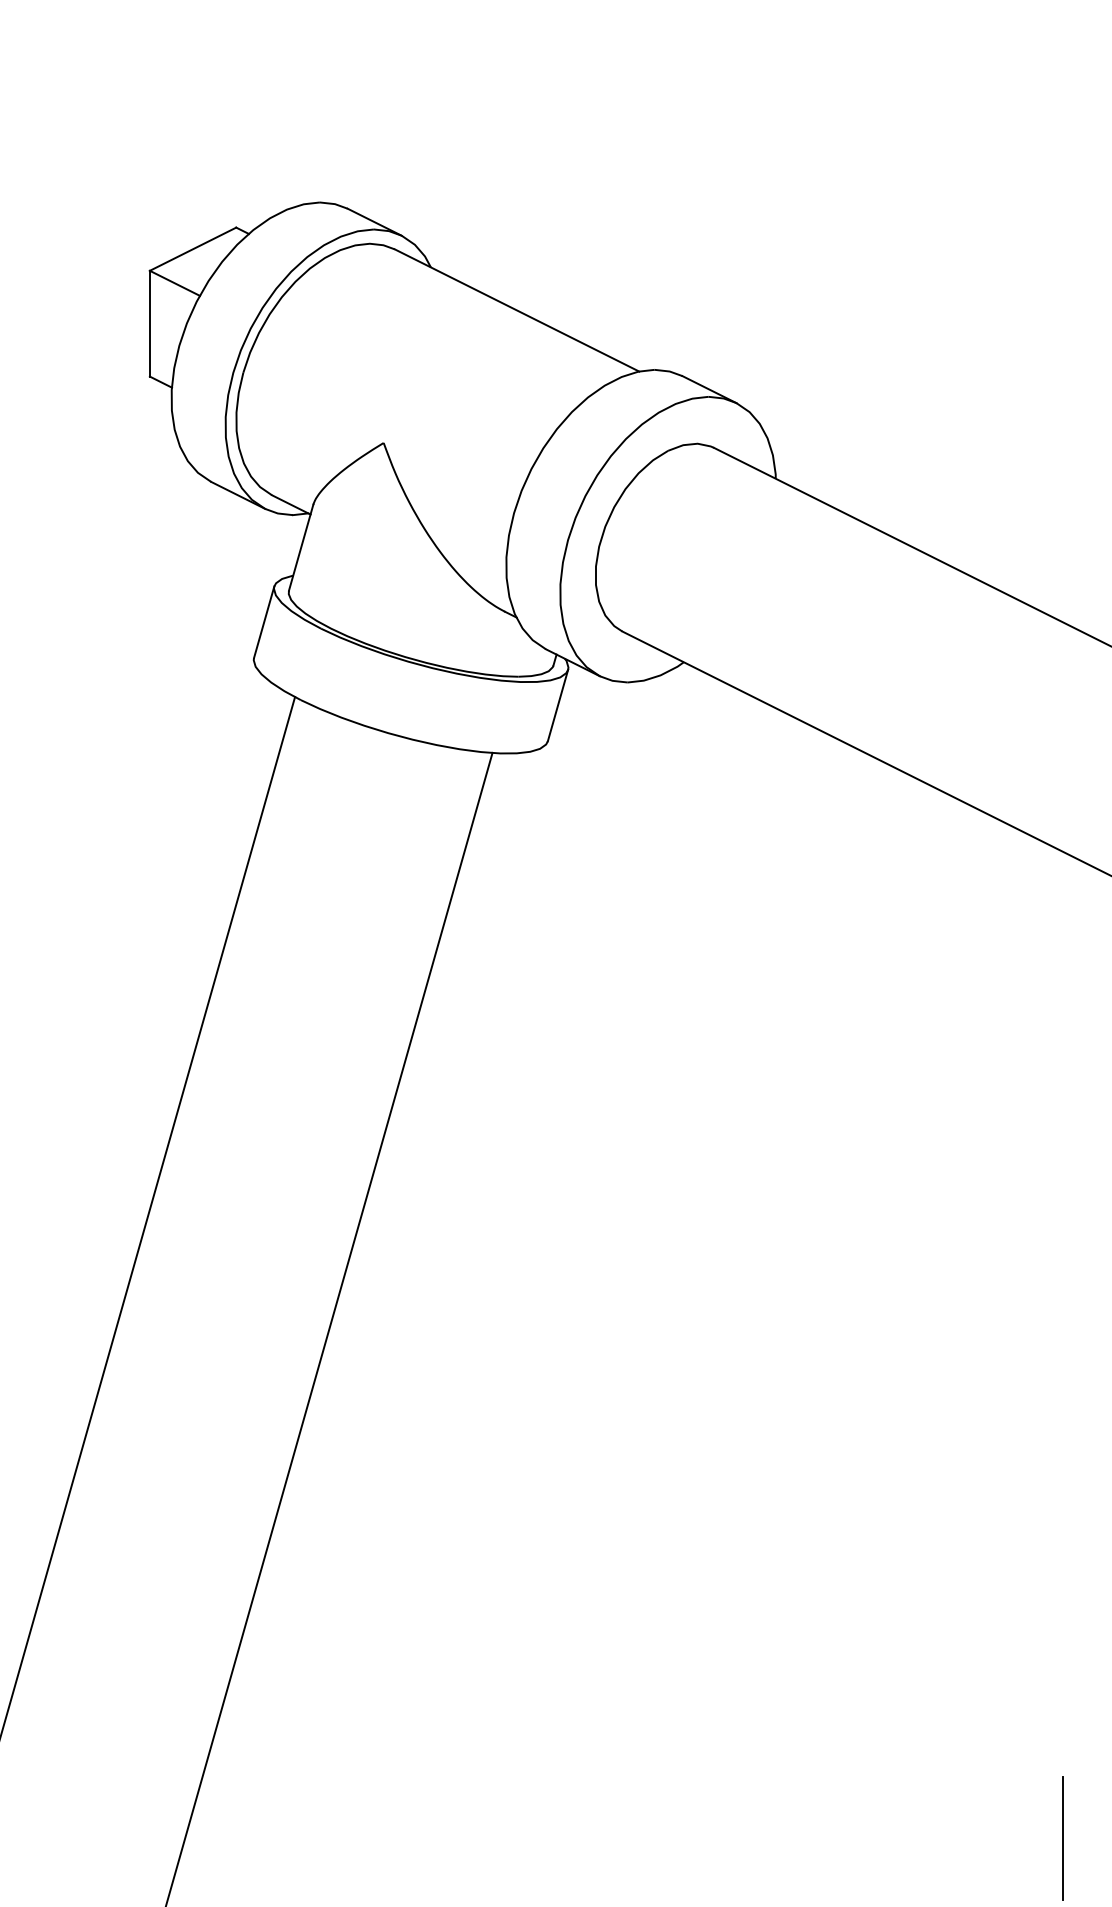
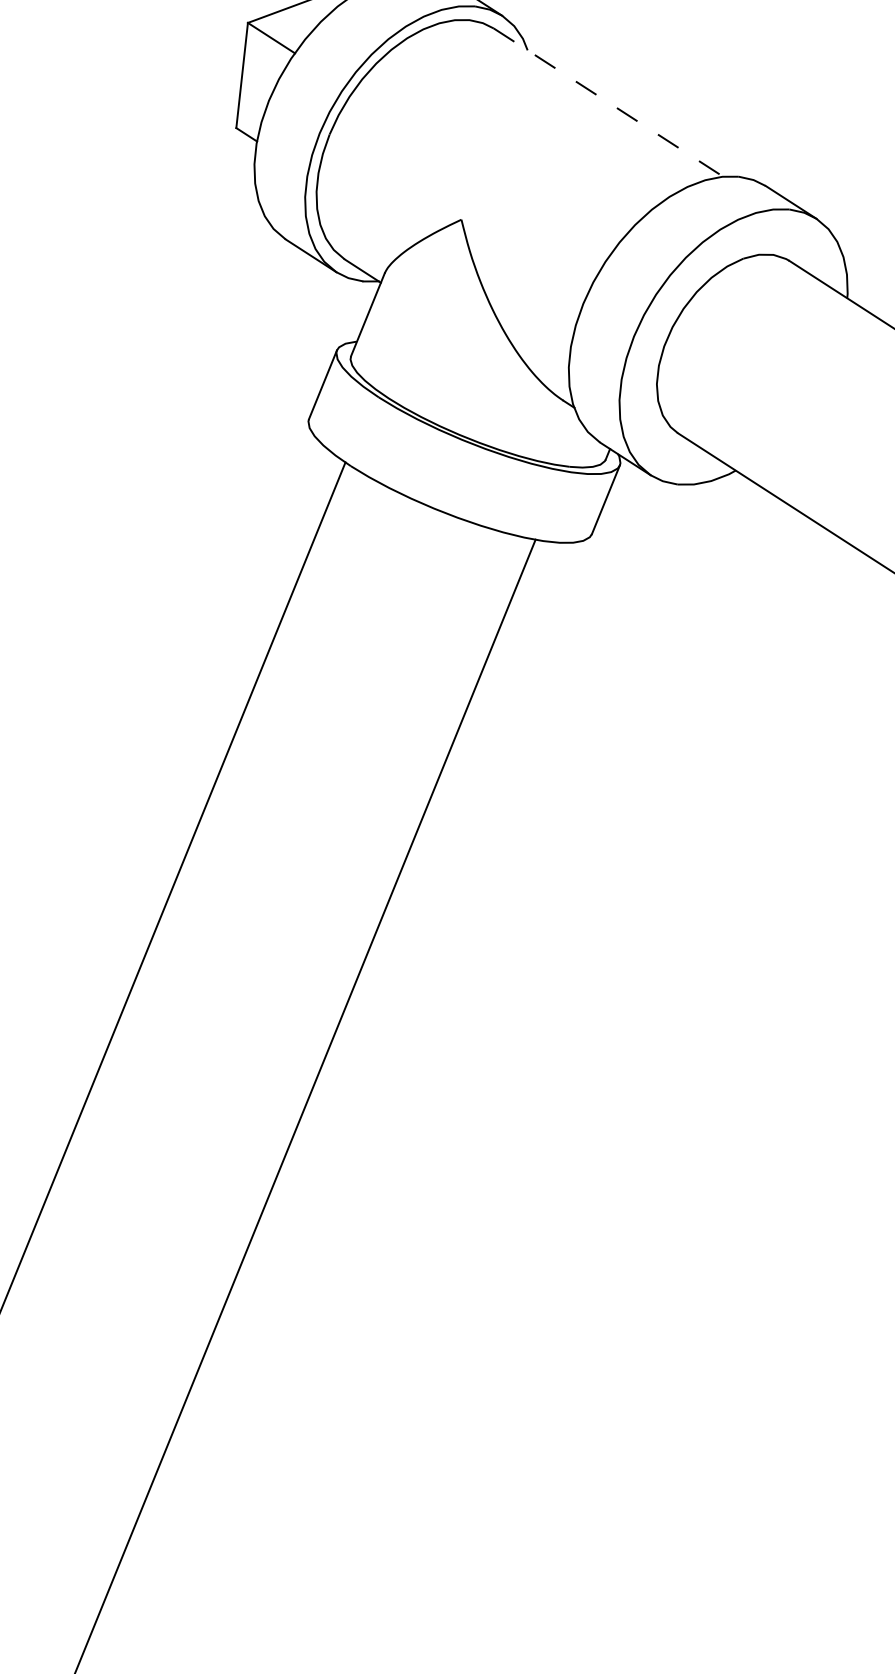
line: (517, 310) -> (608, 102), solid -> dashed

